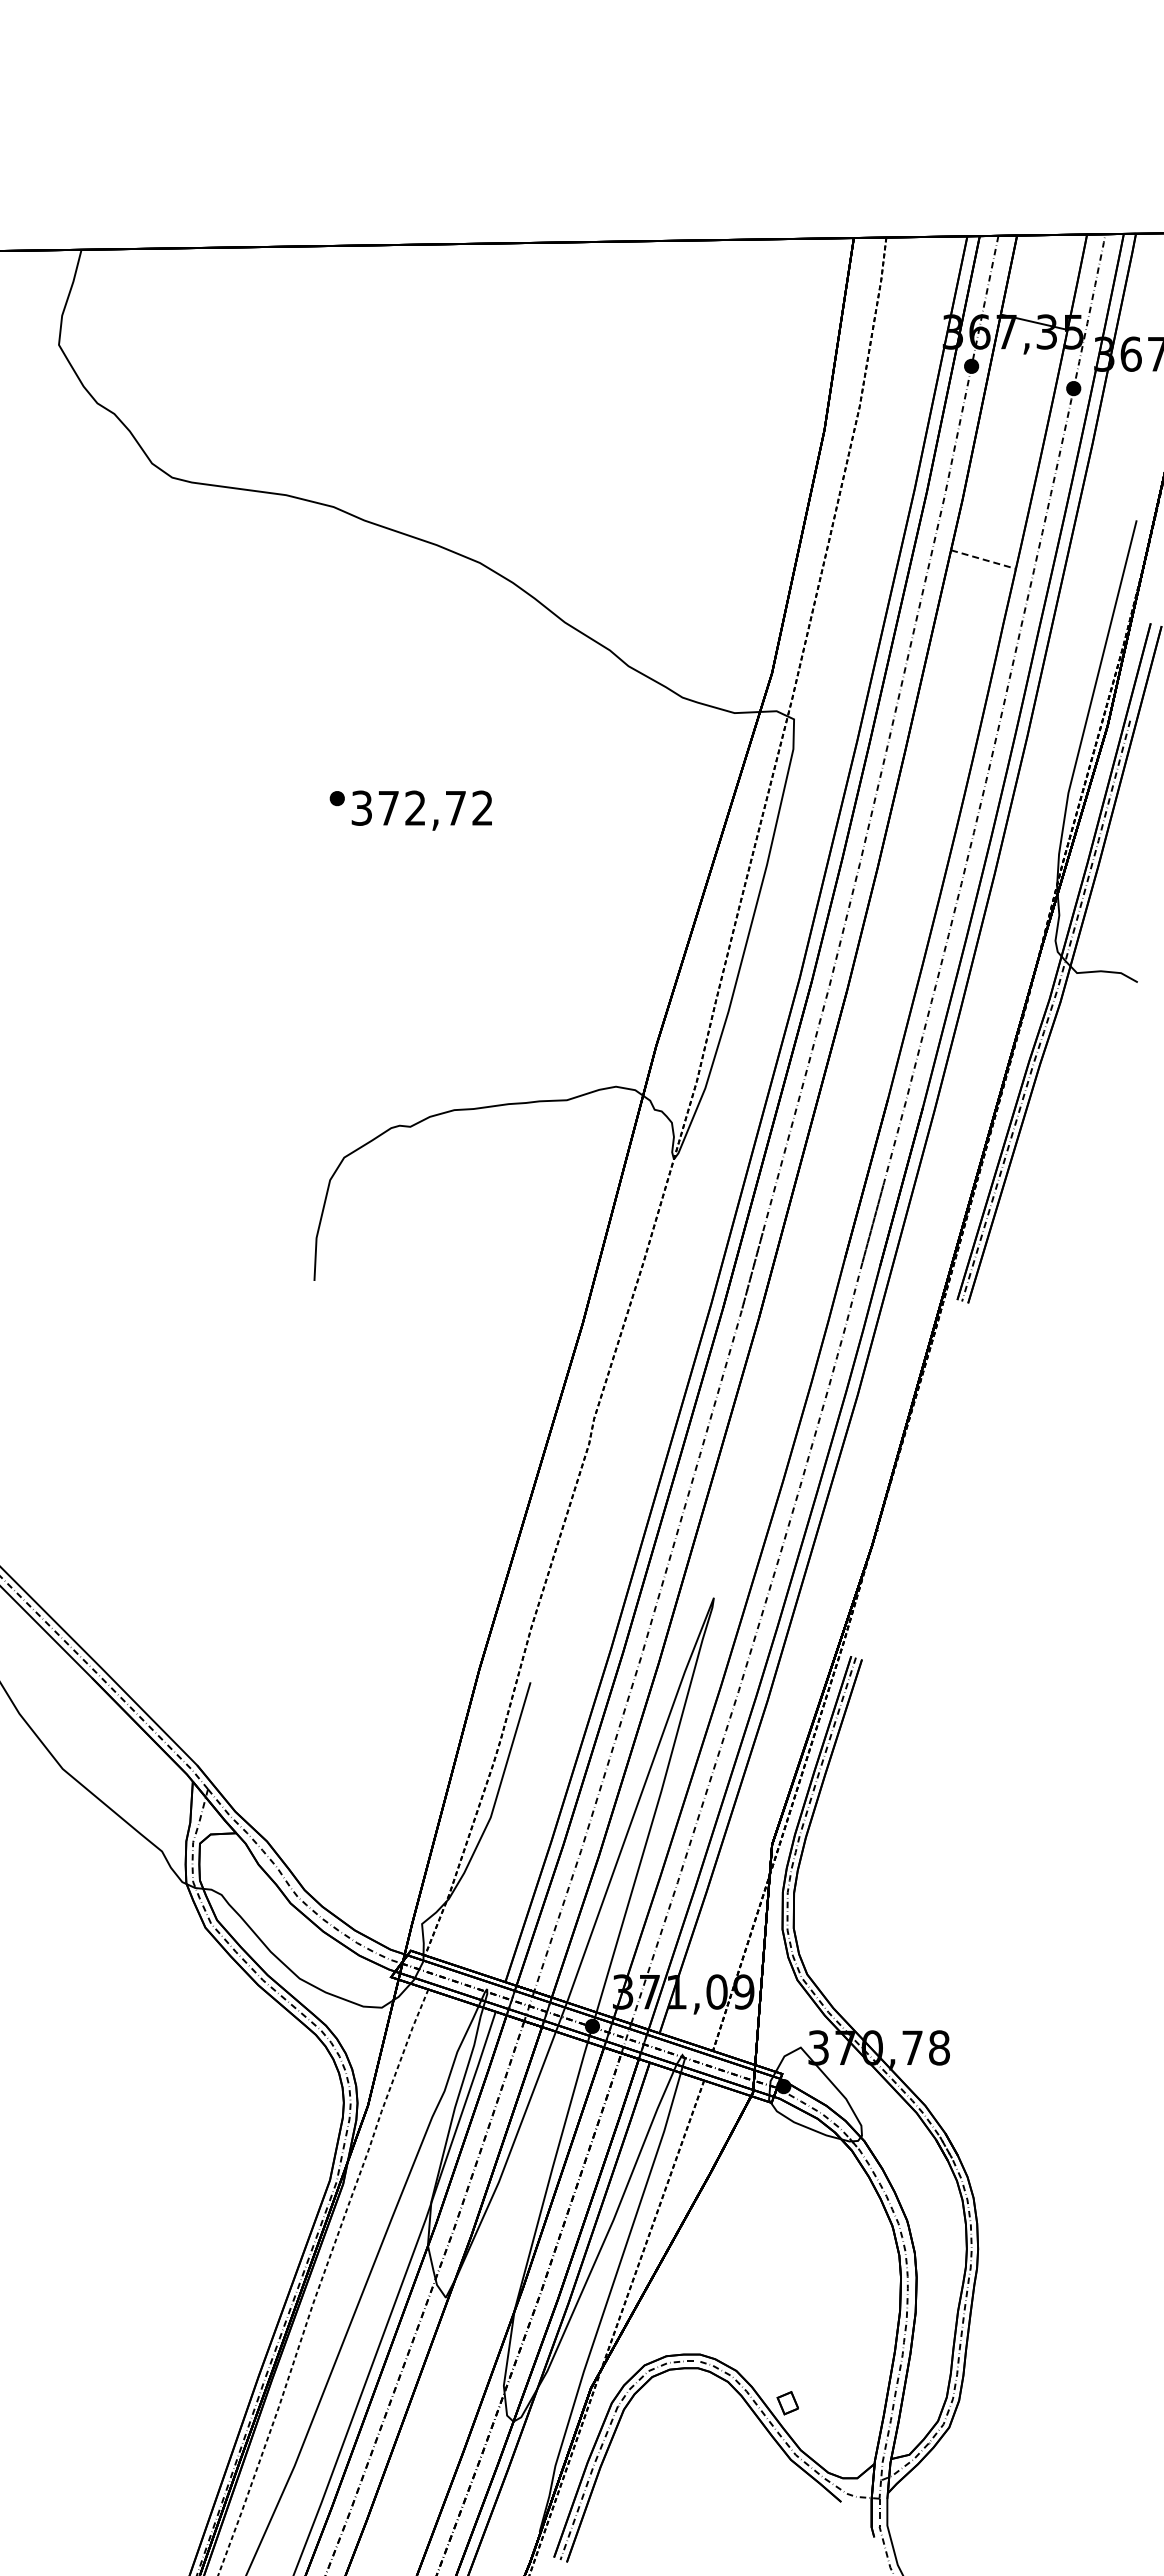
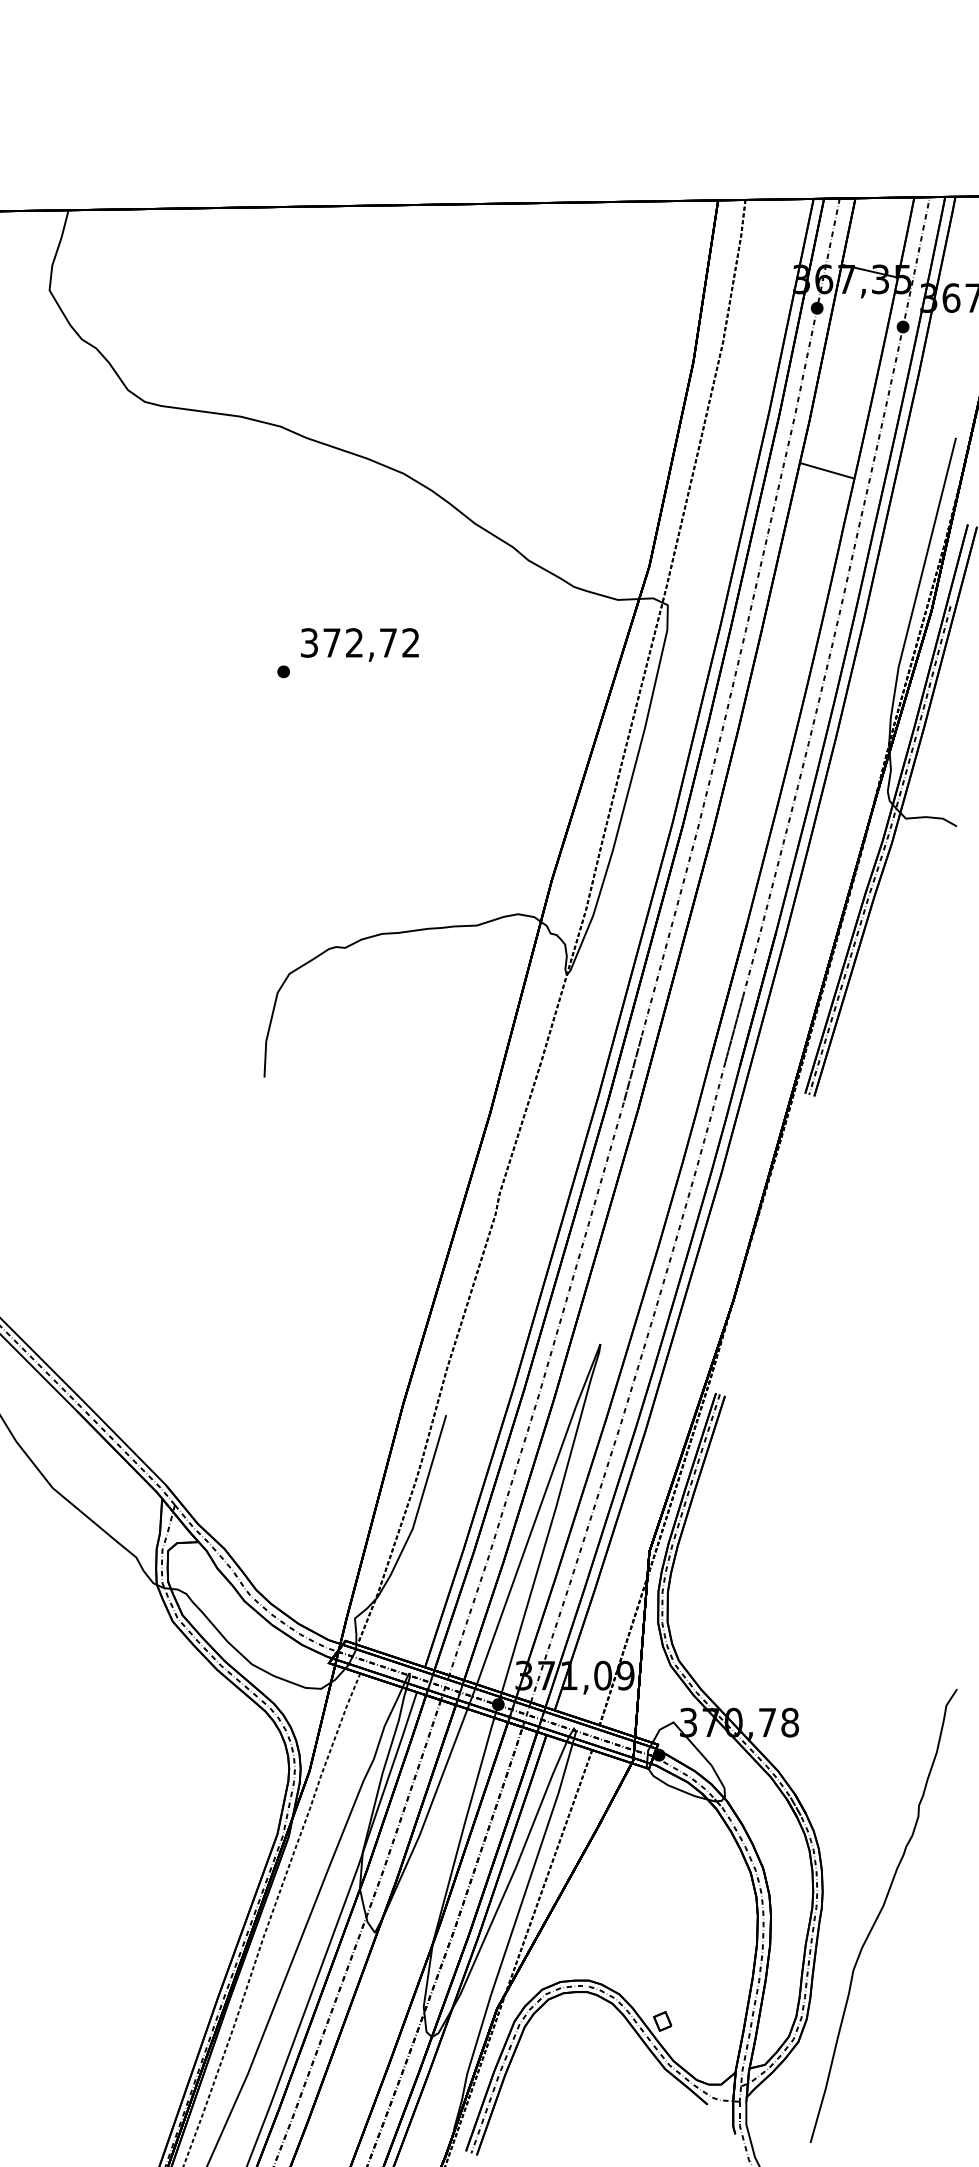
line: (984, 559) -> (828, 470), dashed -> solid
text: (421, 810) -> (359, 644), moved
curve: (1046, 2275) -> (880, 1914), added

